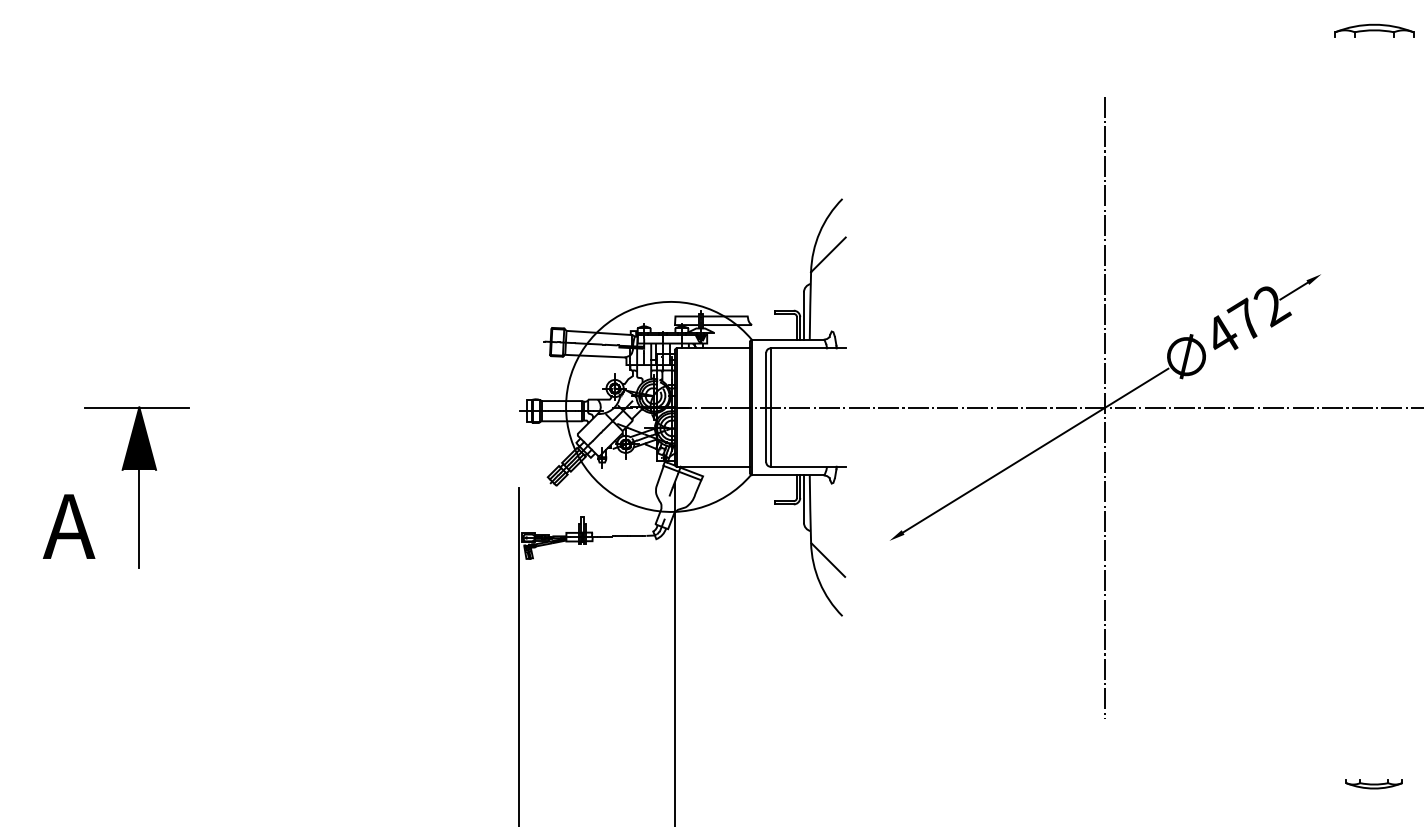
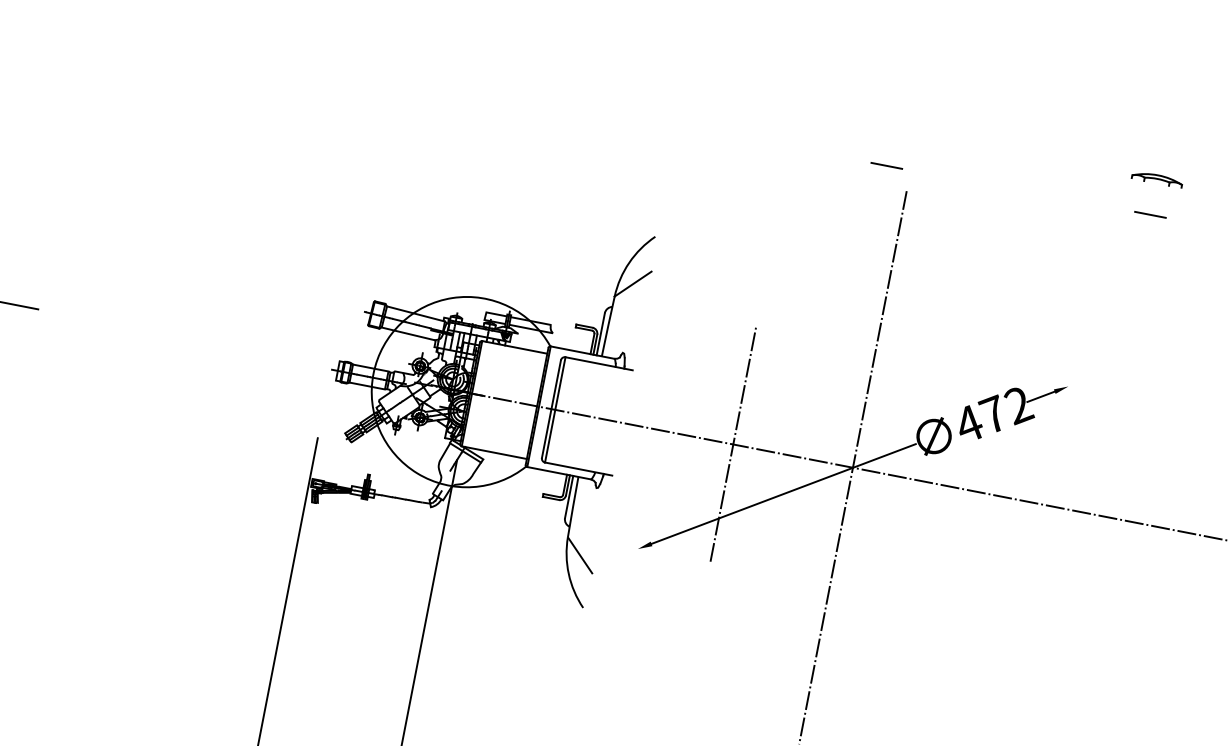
part: (1373, 30) -> (1156, 178), size x0.71
line: (1374, 70) -> (1150, 214), added
line: (1078, 73) -> (886, 165), added
line: (970, 407) -> (733, 444), added

